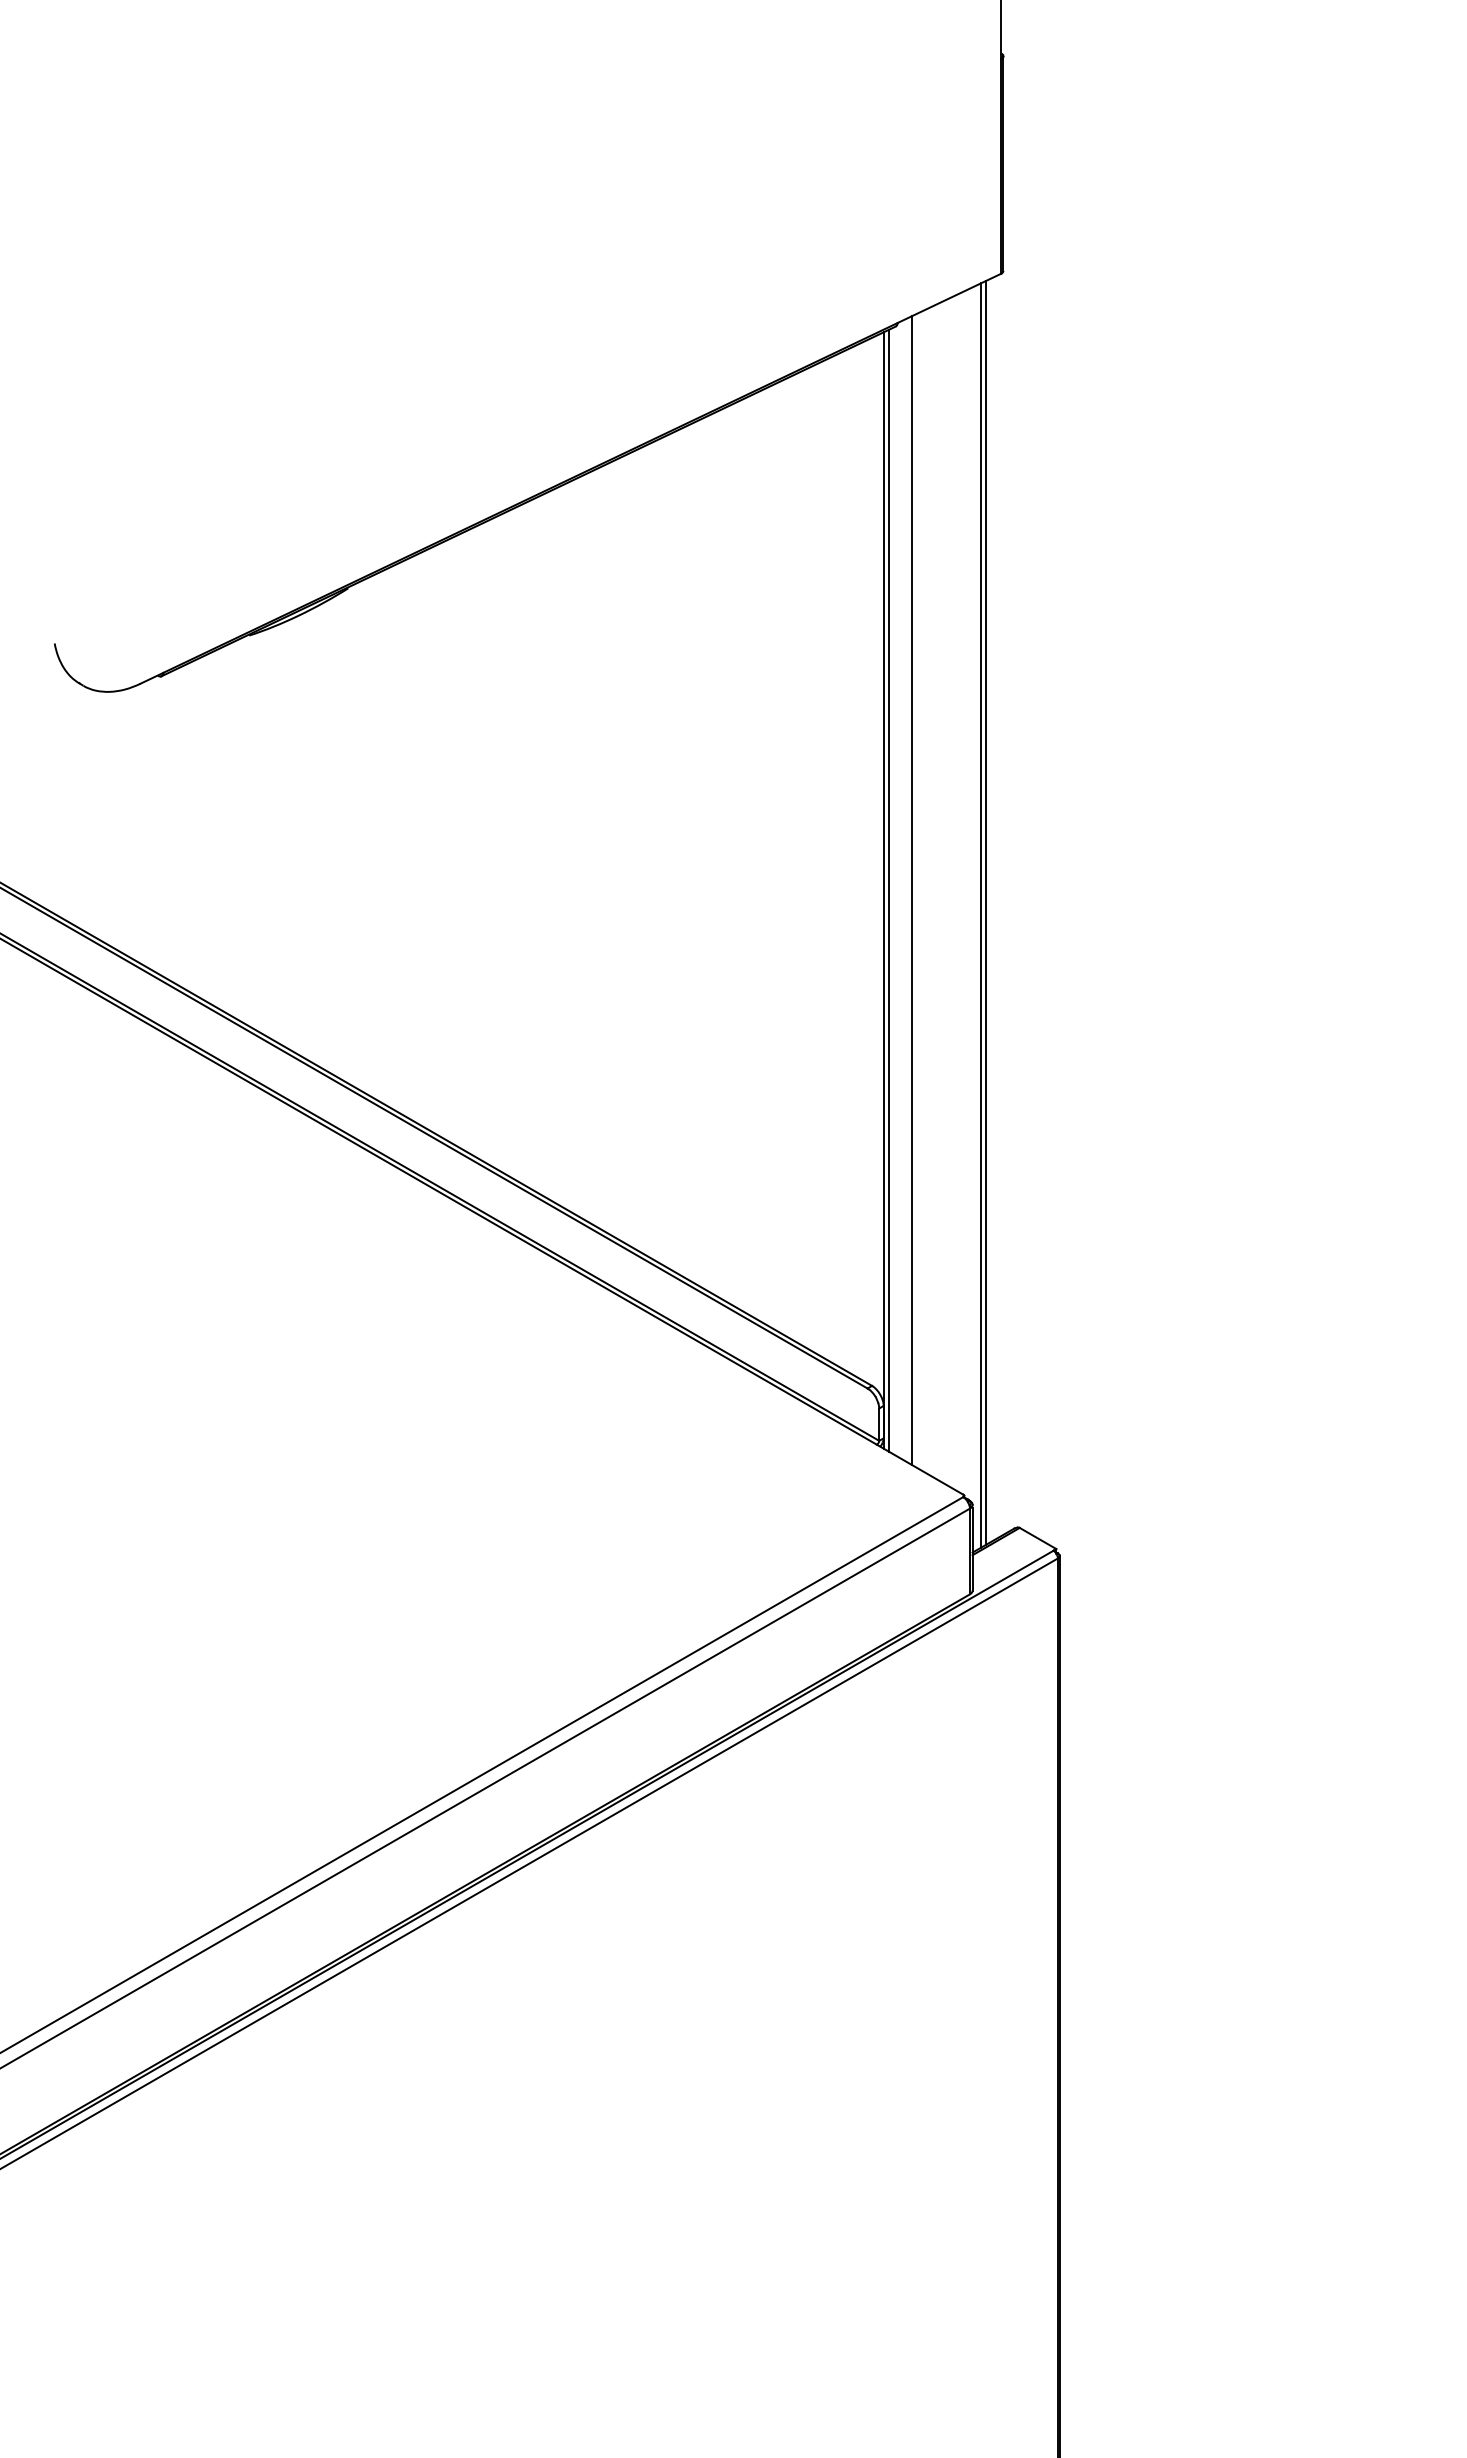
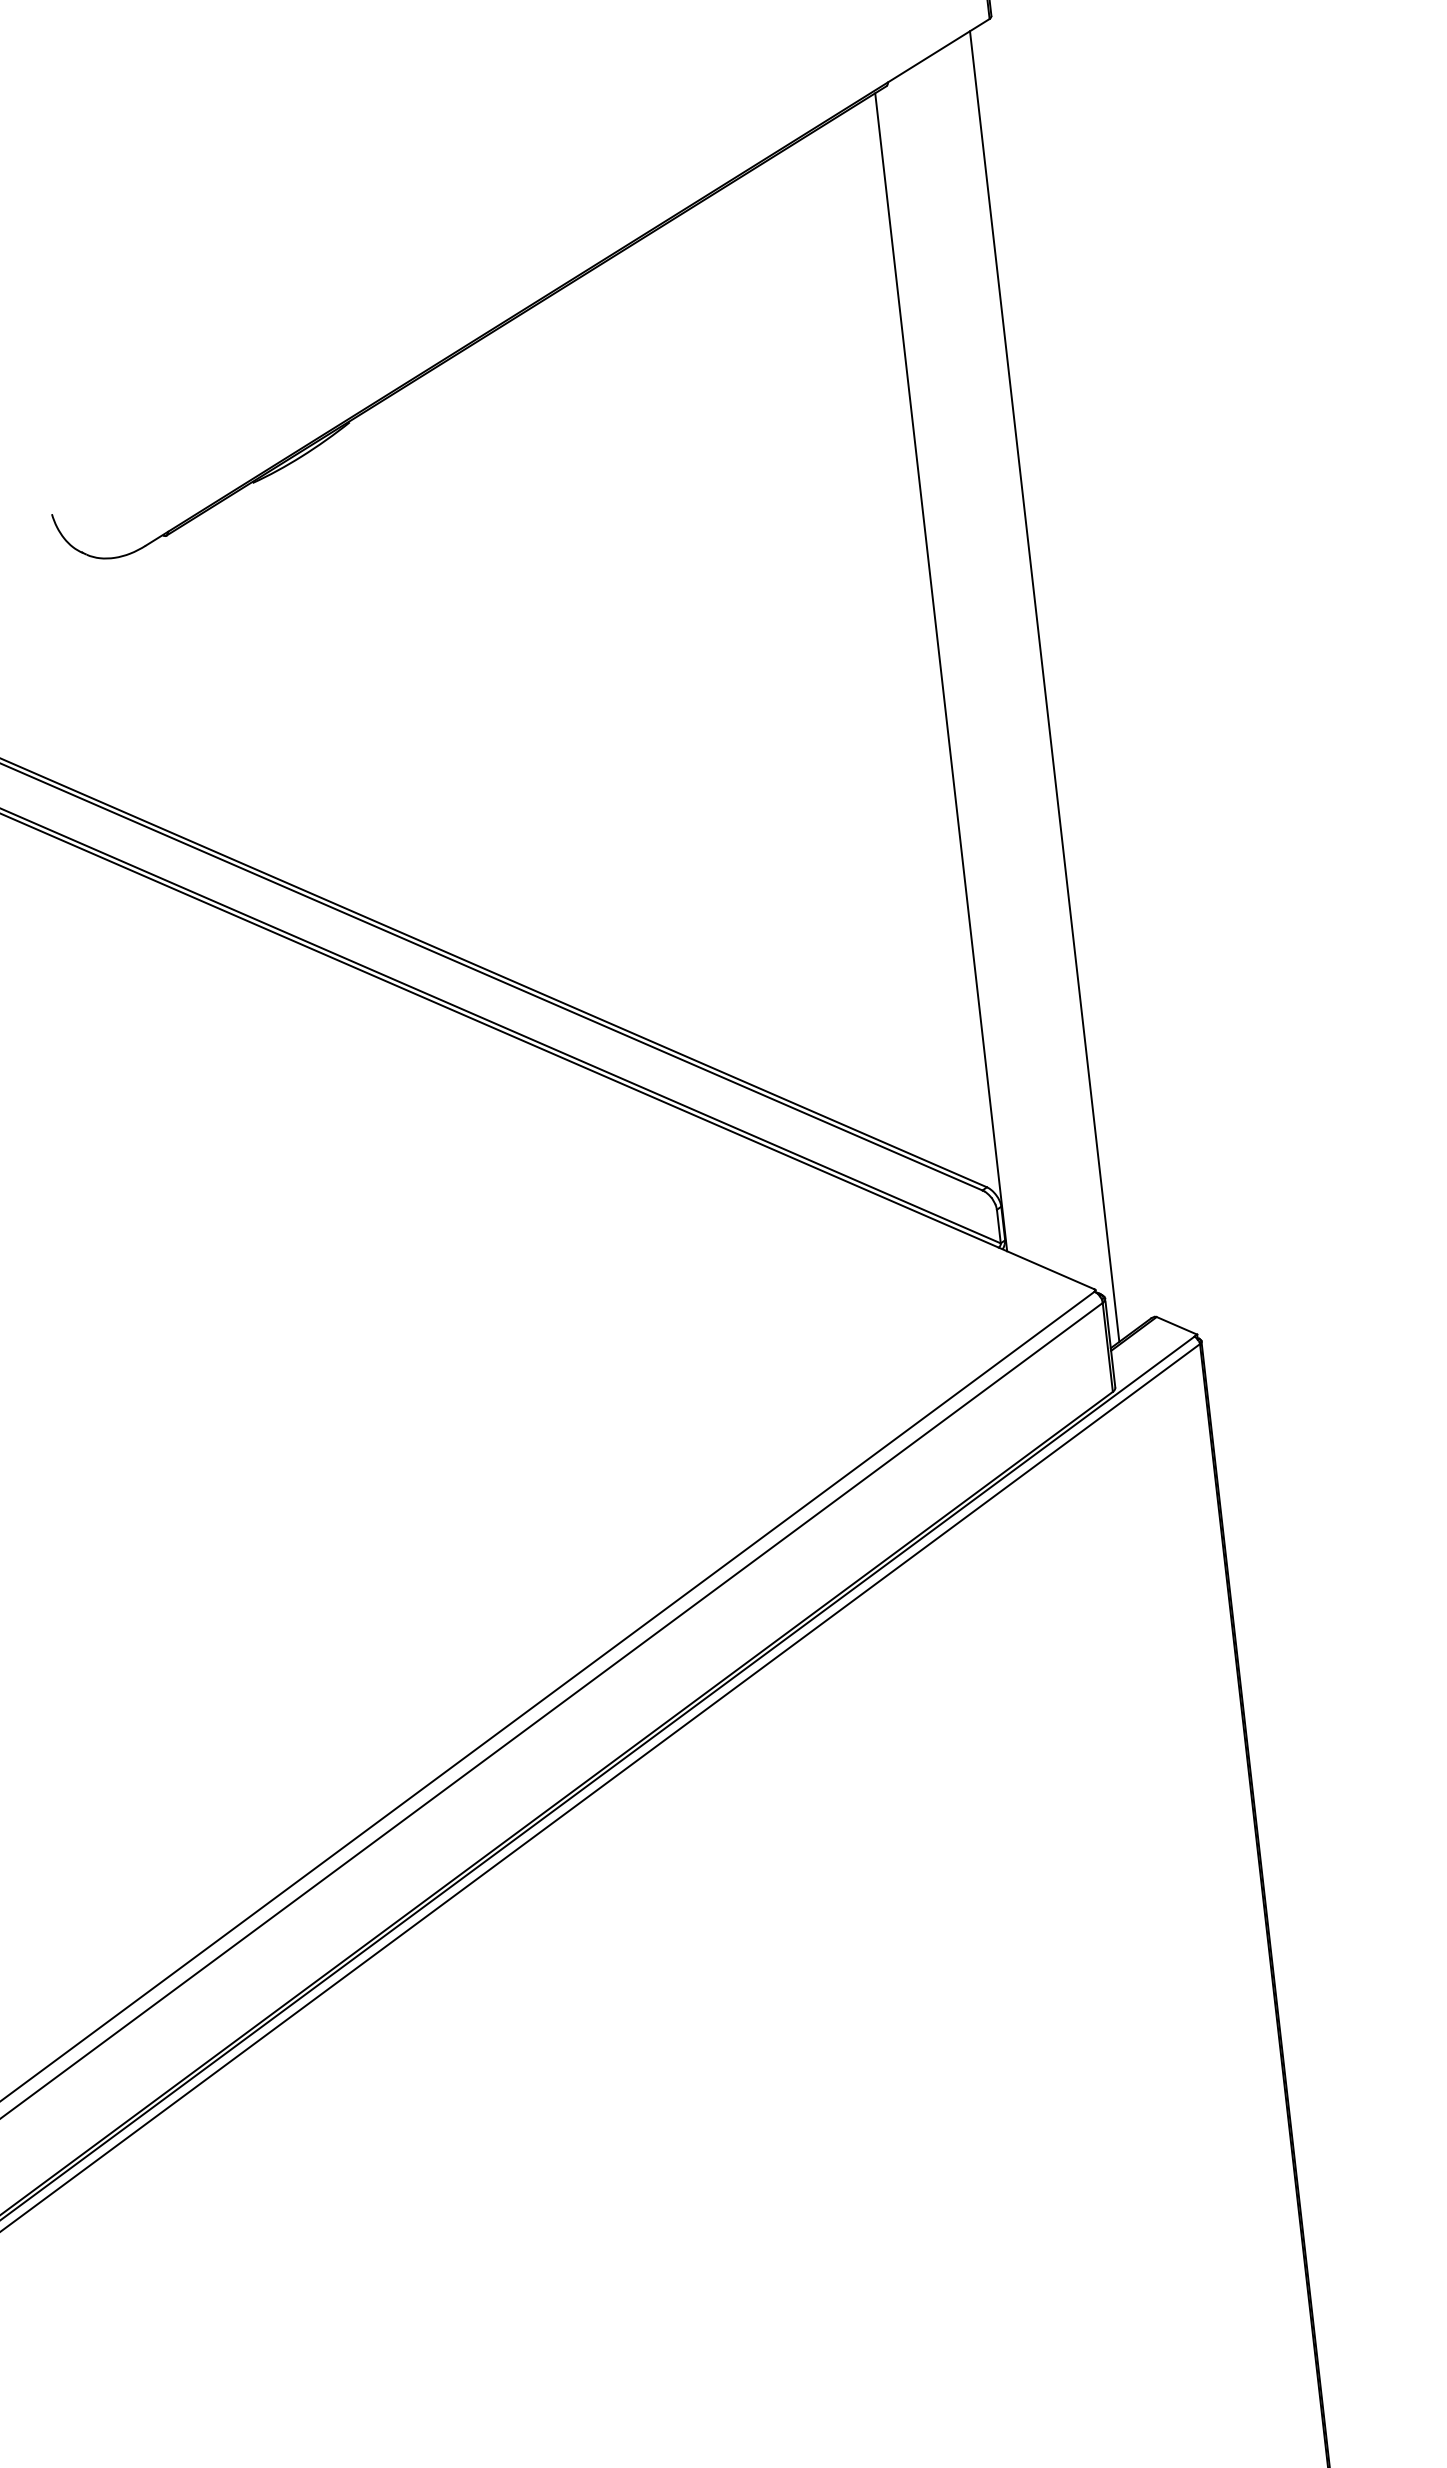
line: (888, 890) -> (945, 671), removed
line: (912, 890) -> (970, 668), removed
line: (986, 912) -> (1049, 683), removed

